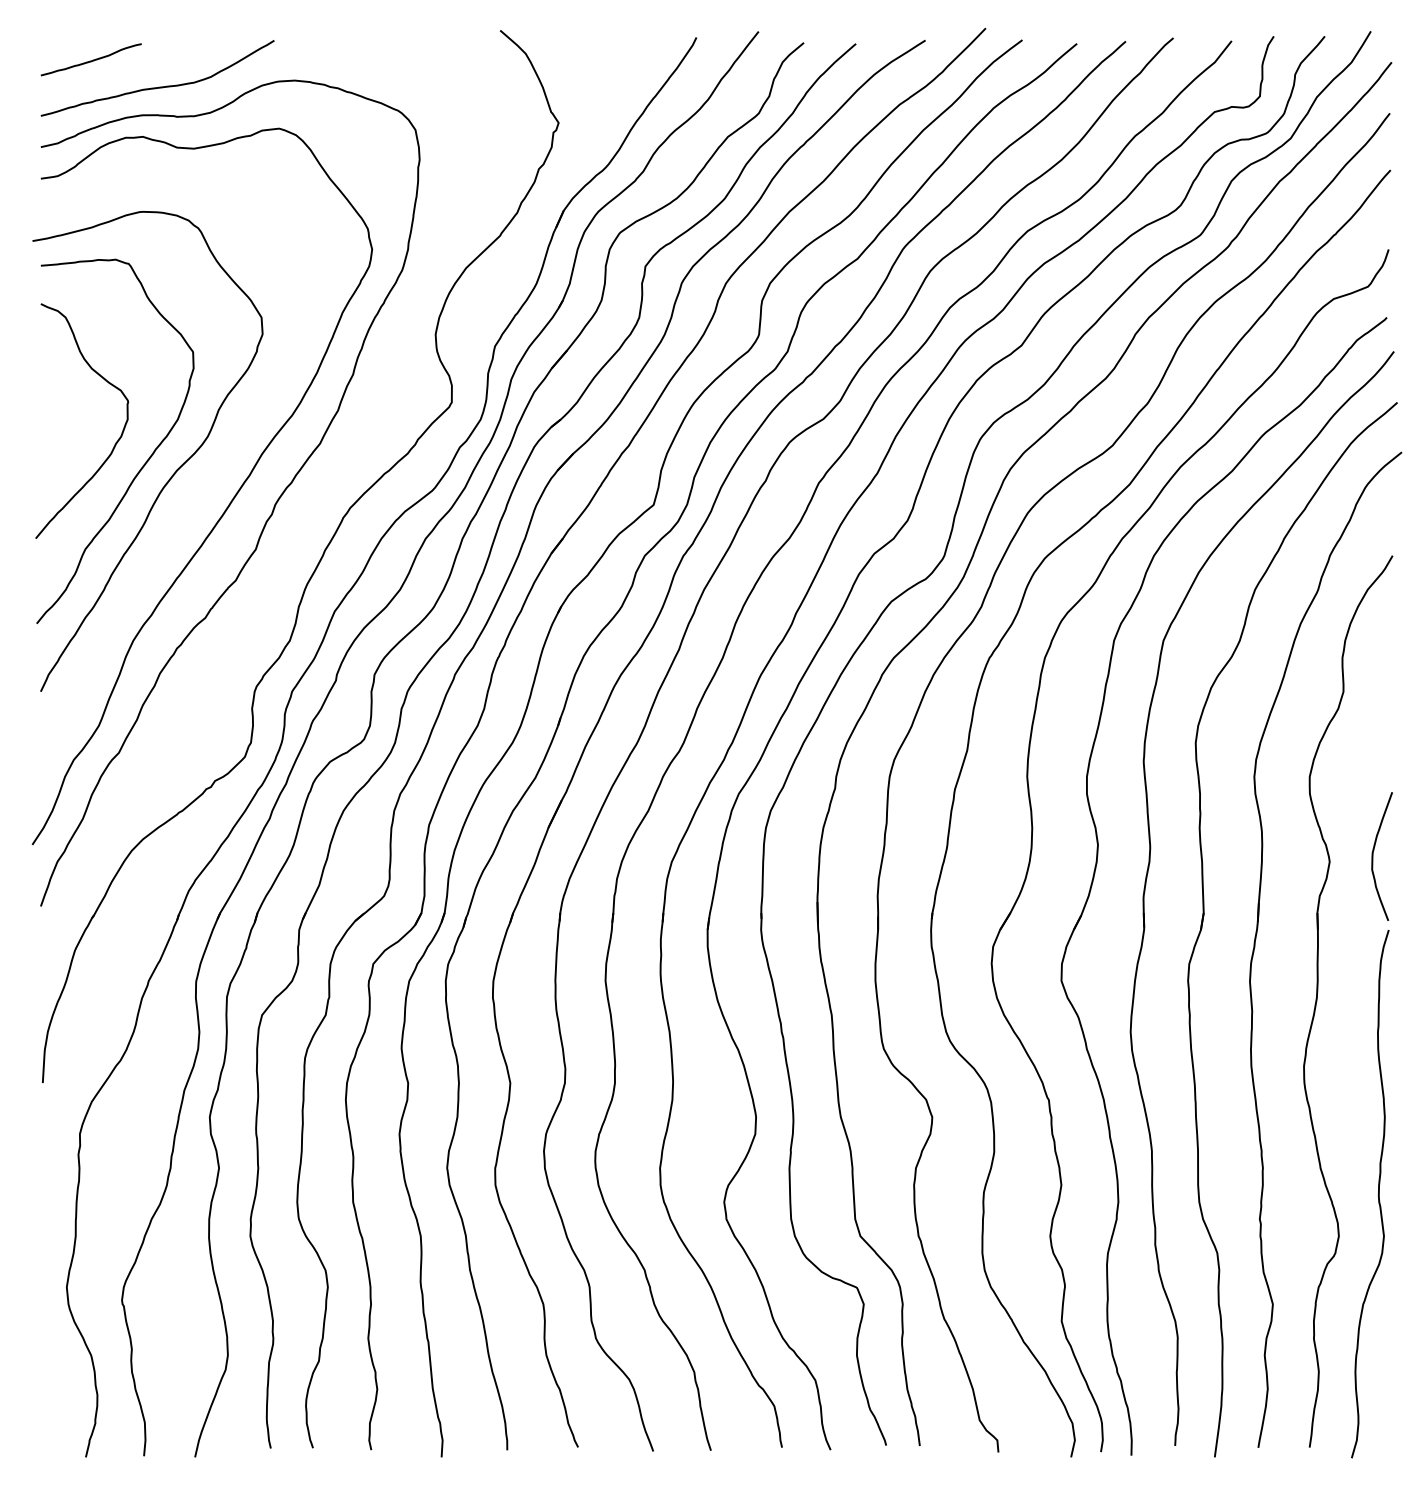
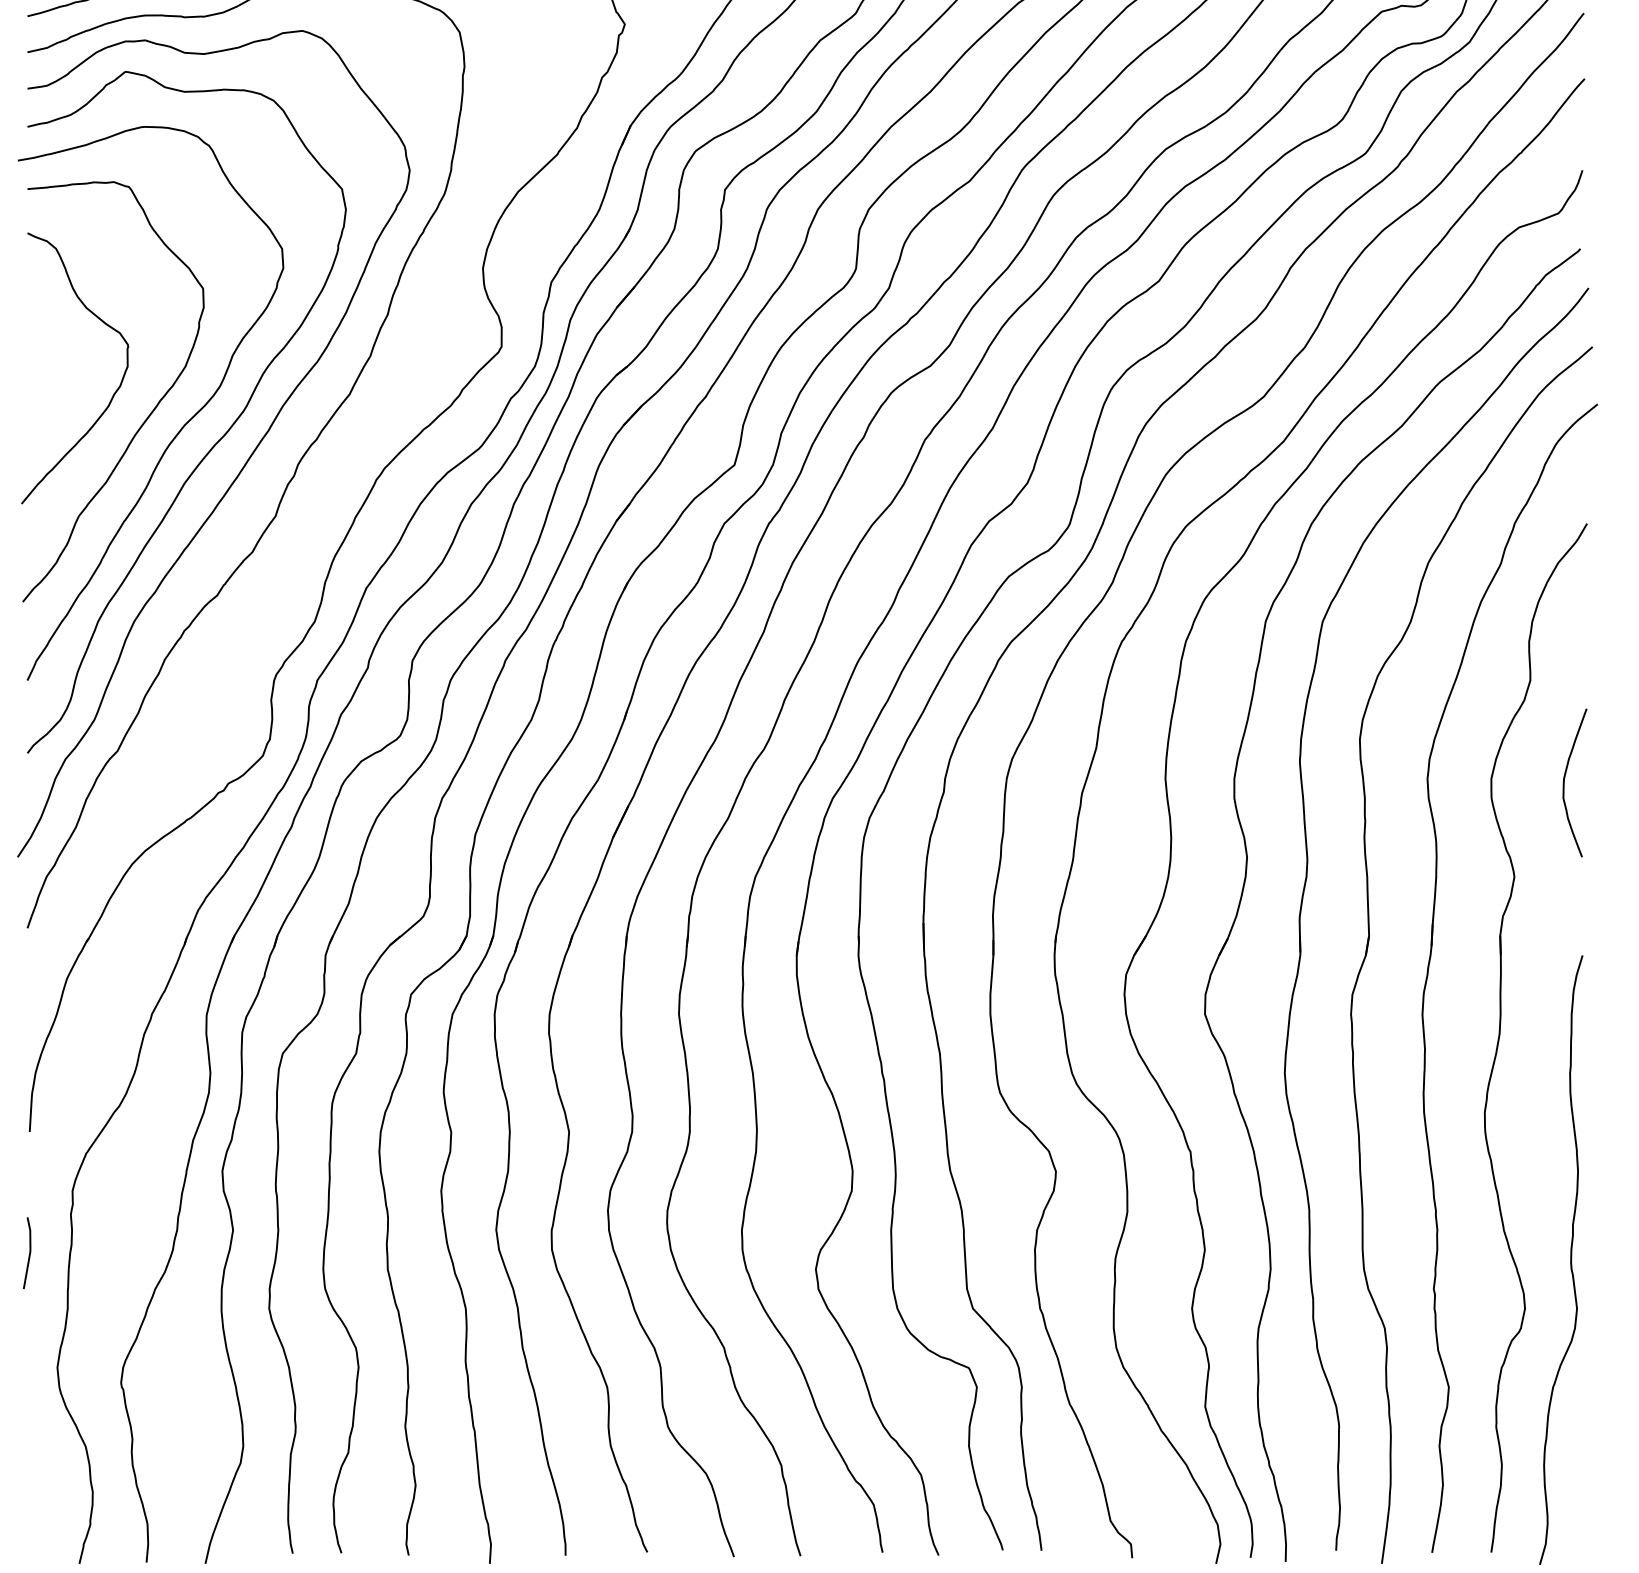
curve: (204, 485) -> (216, 442), added
curve: (1373, 856) -> (1564, 782), moved
line: (42, 1188) -> (29, 1253), added

